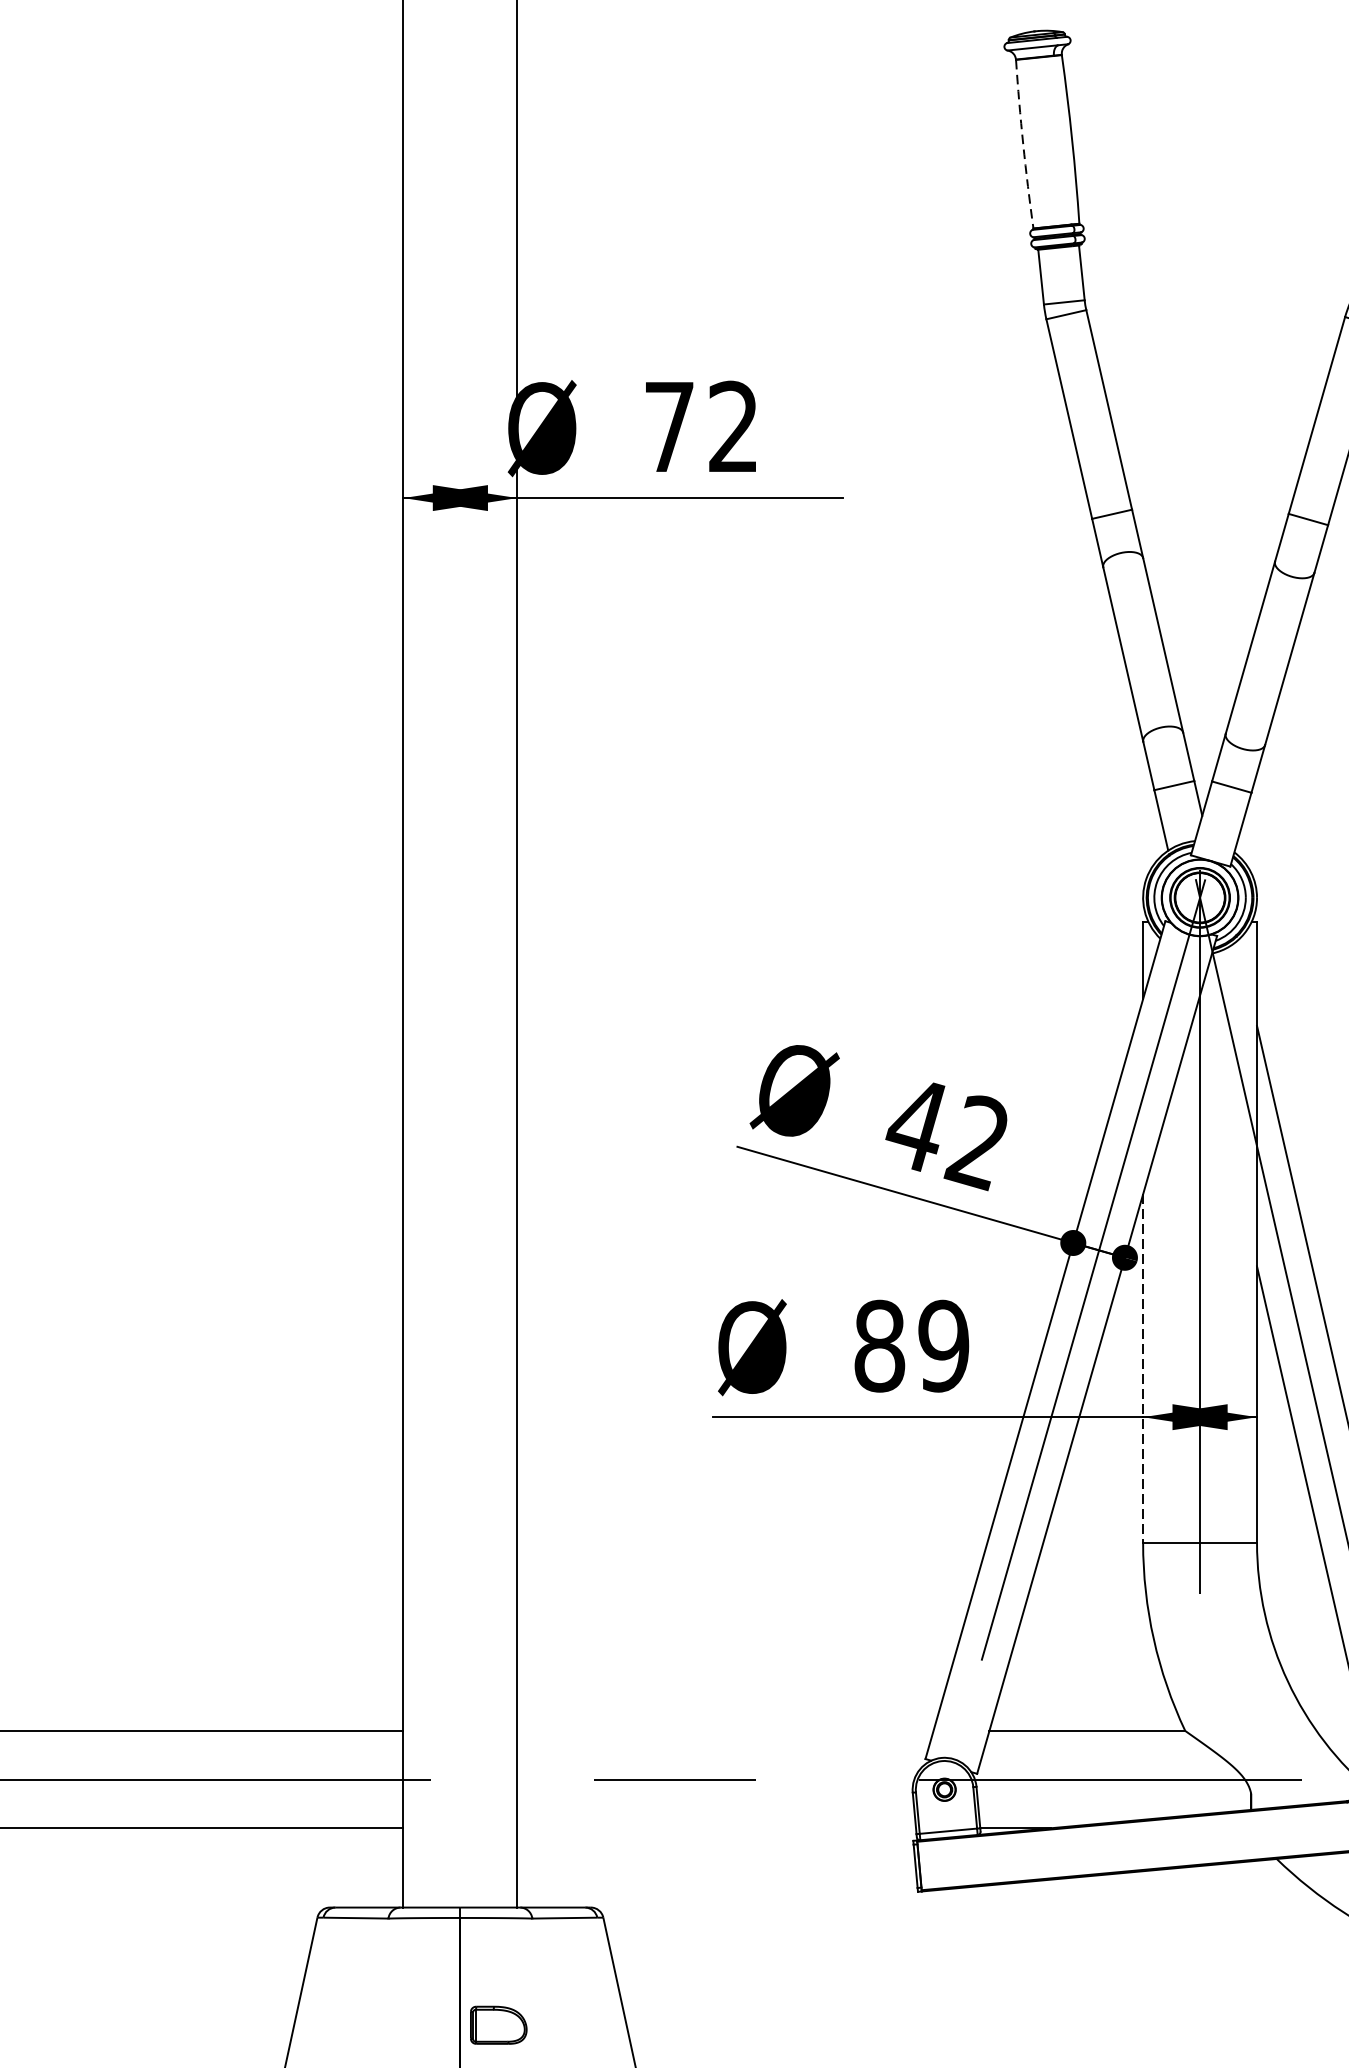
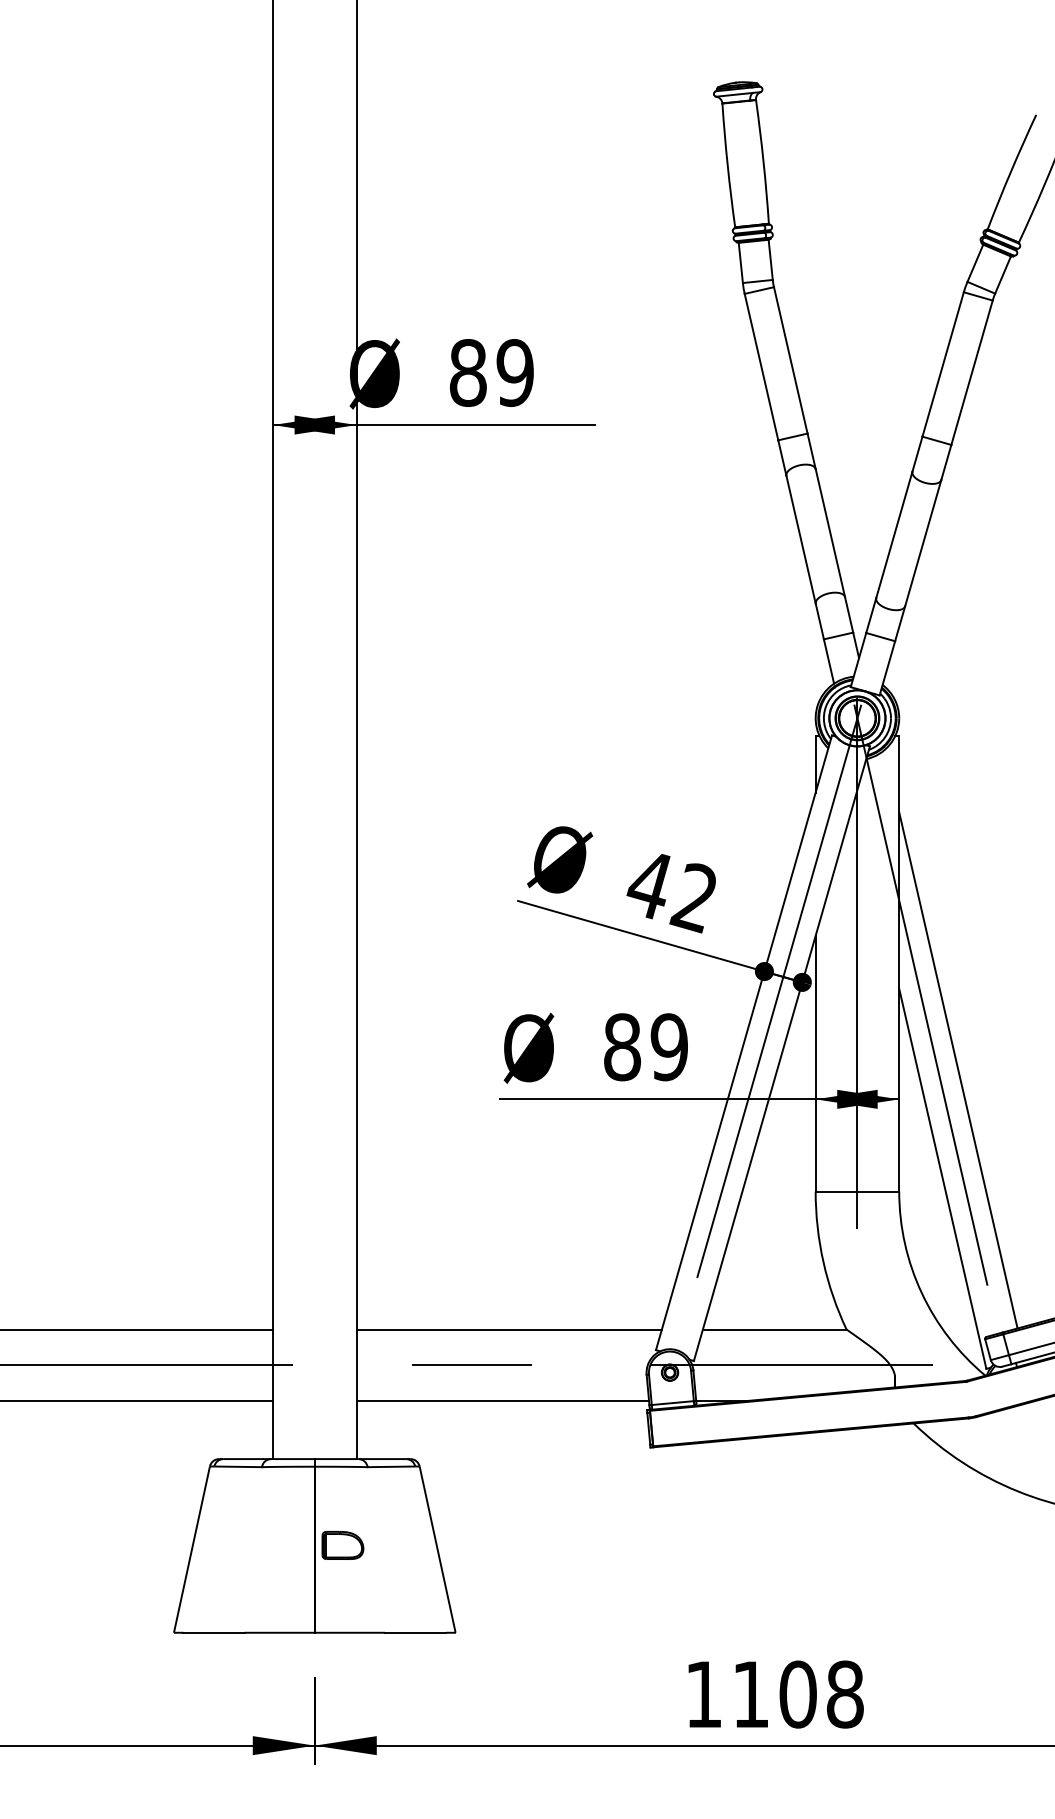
arc: (1022, 144) -> (727, 165), dashed -> solid
text: (701, 427) -> (491, 373), 72 -> 89
line: (1142, 1368) -> (815, 1063), dashed -> solid
line: (724, 1730) -> (508, 1329), added
line: (716, 1827) -> (502, 1400), added

